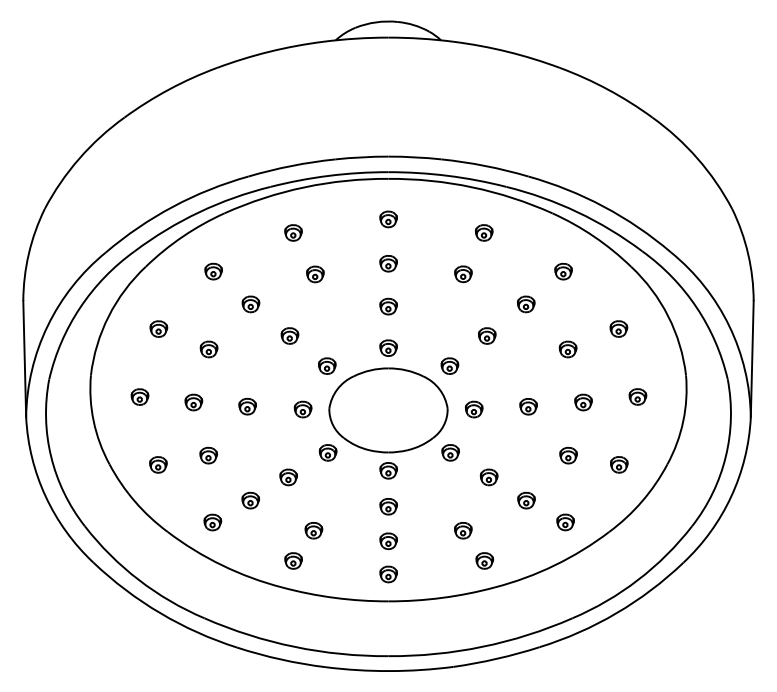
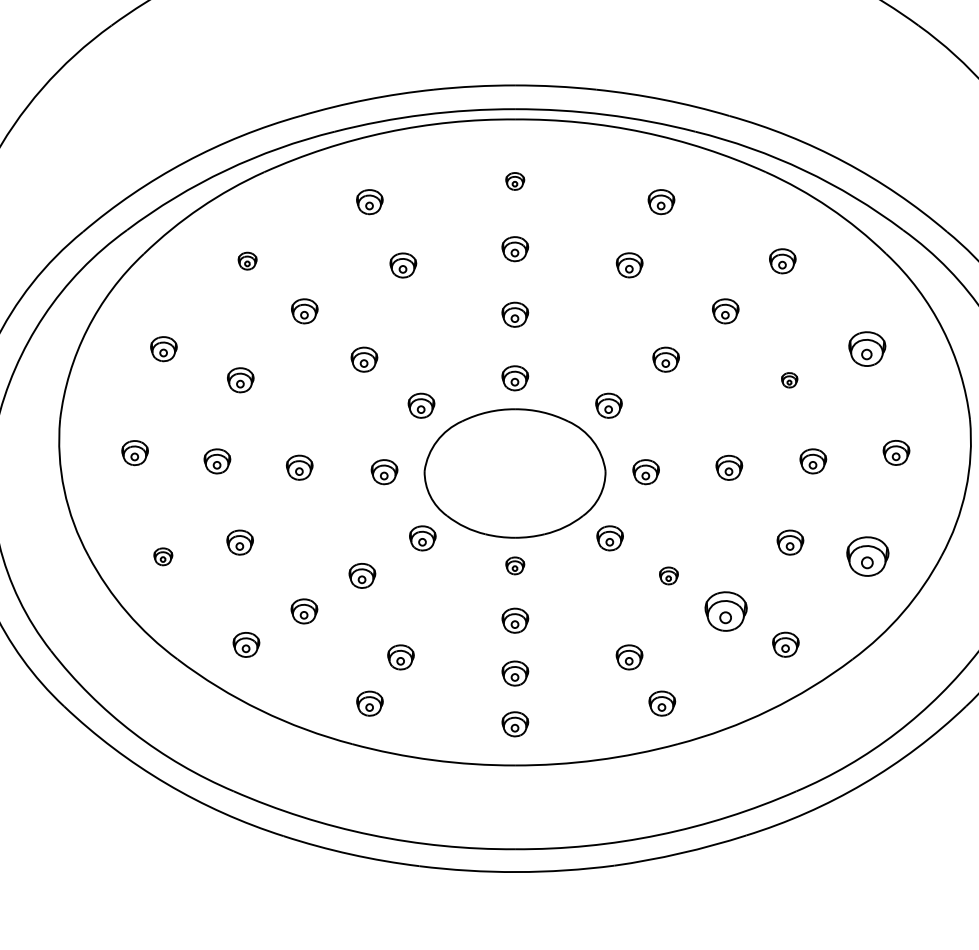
part: (388, 219) -> (515, 181), size x0.7
part: (213, 271) -> (247, 261), size x0.7
part: (618, 328) -> (866, 348), size x1.4
part: (567, 349) -> (788, 380), size x0.6
part: (158, 464) -> (163, 556), size x0.7
part: (619, 464) -> (868, 556), size x1.6
part: (388, 470) -> (515, 565), size x0.7
part: (488, 477) -> (668, 576), size x0.7
part: (526, 500) -> (726, 611), size x1.6

